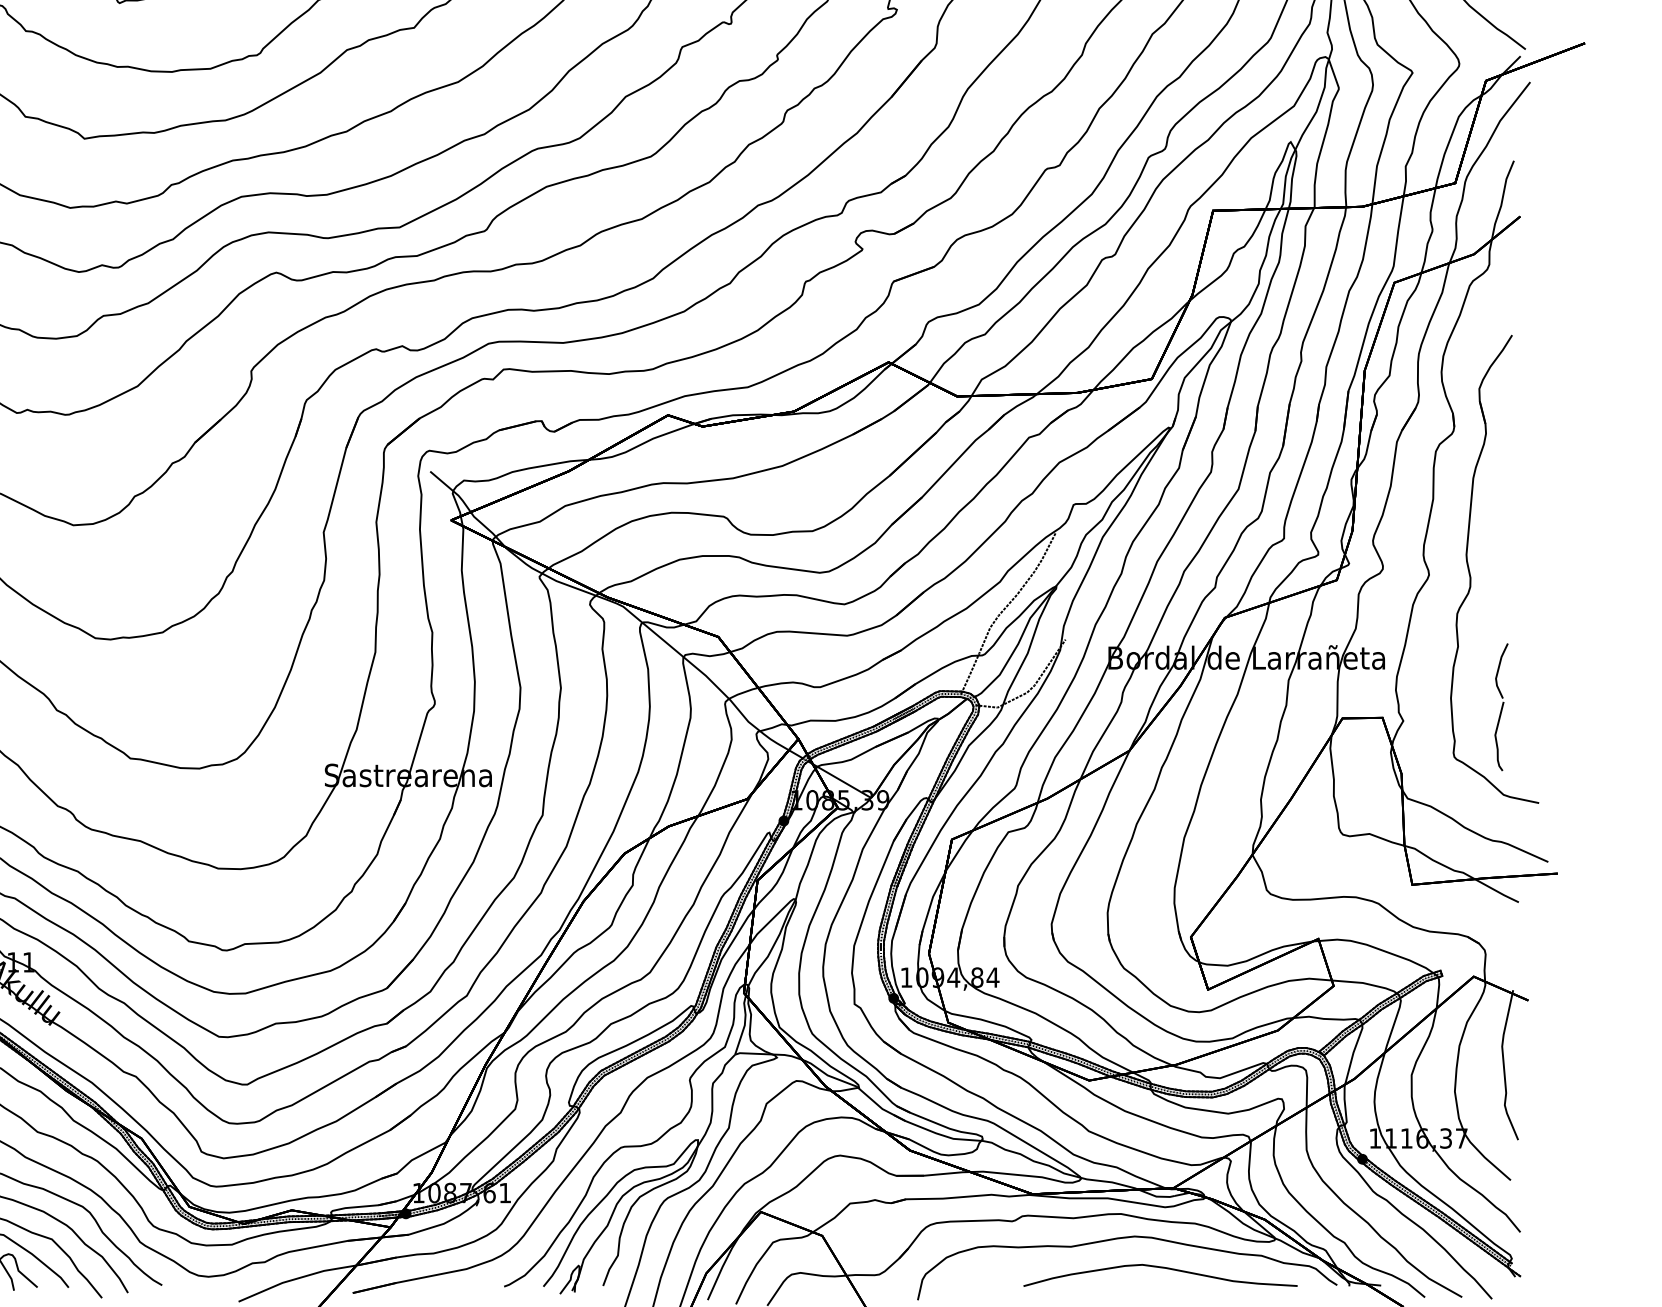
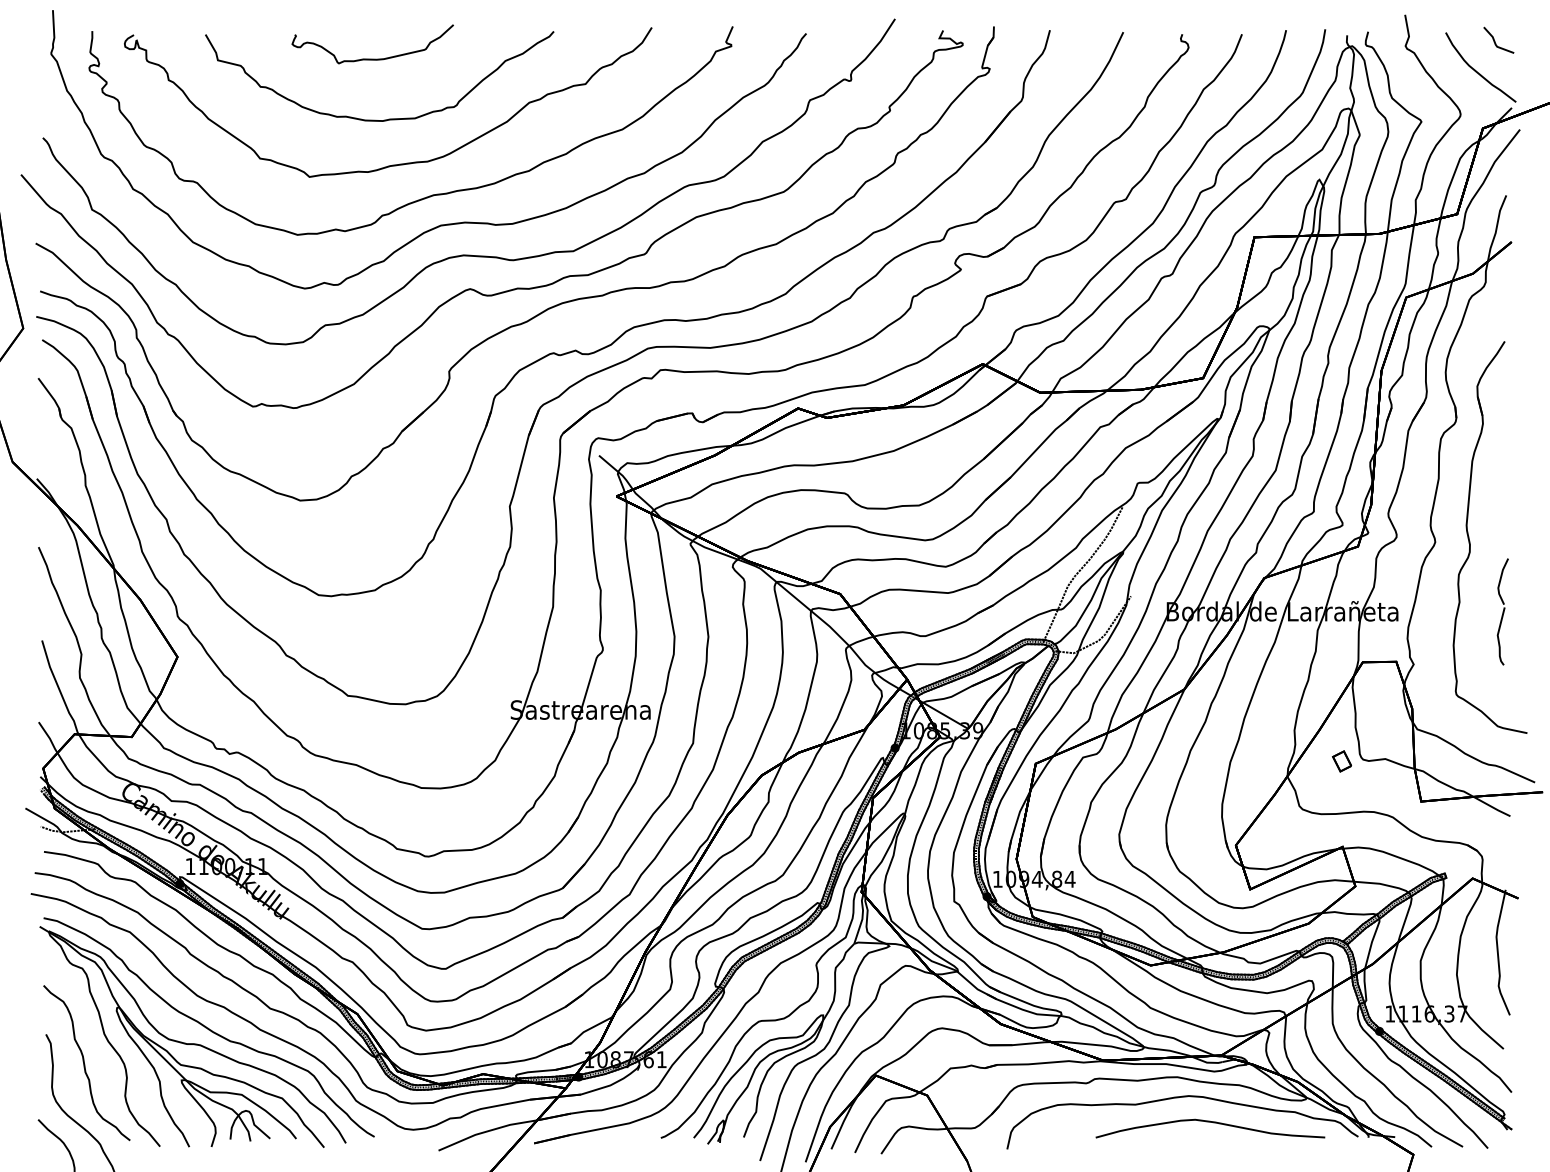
part: (1501, 706) -> (1502, 611), moved
part: (1317, 836) -> (1341, 761), added

